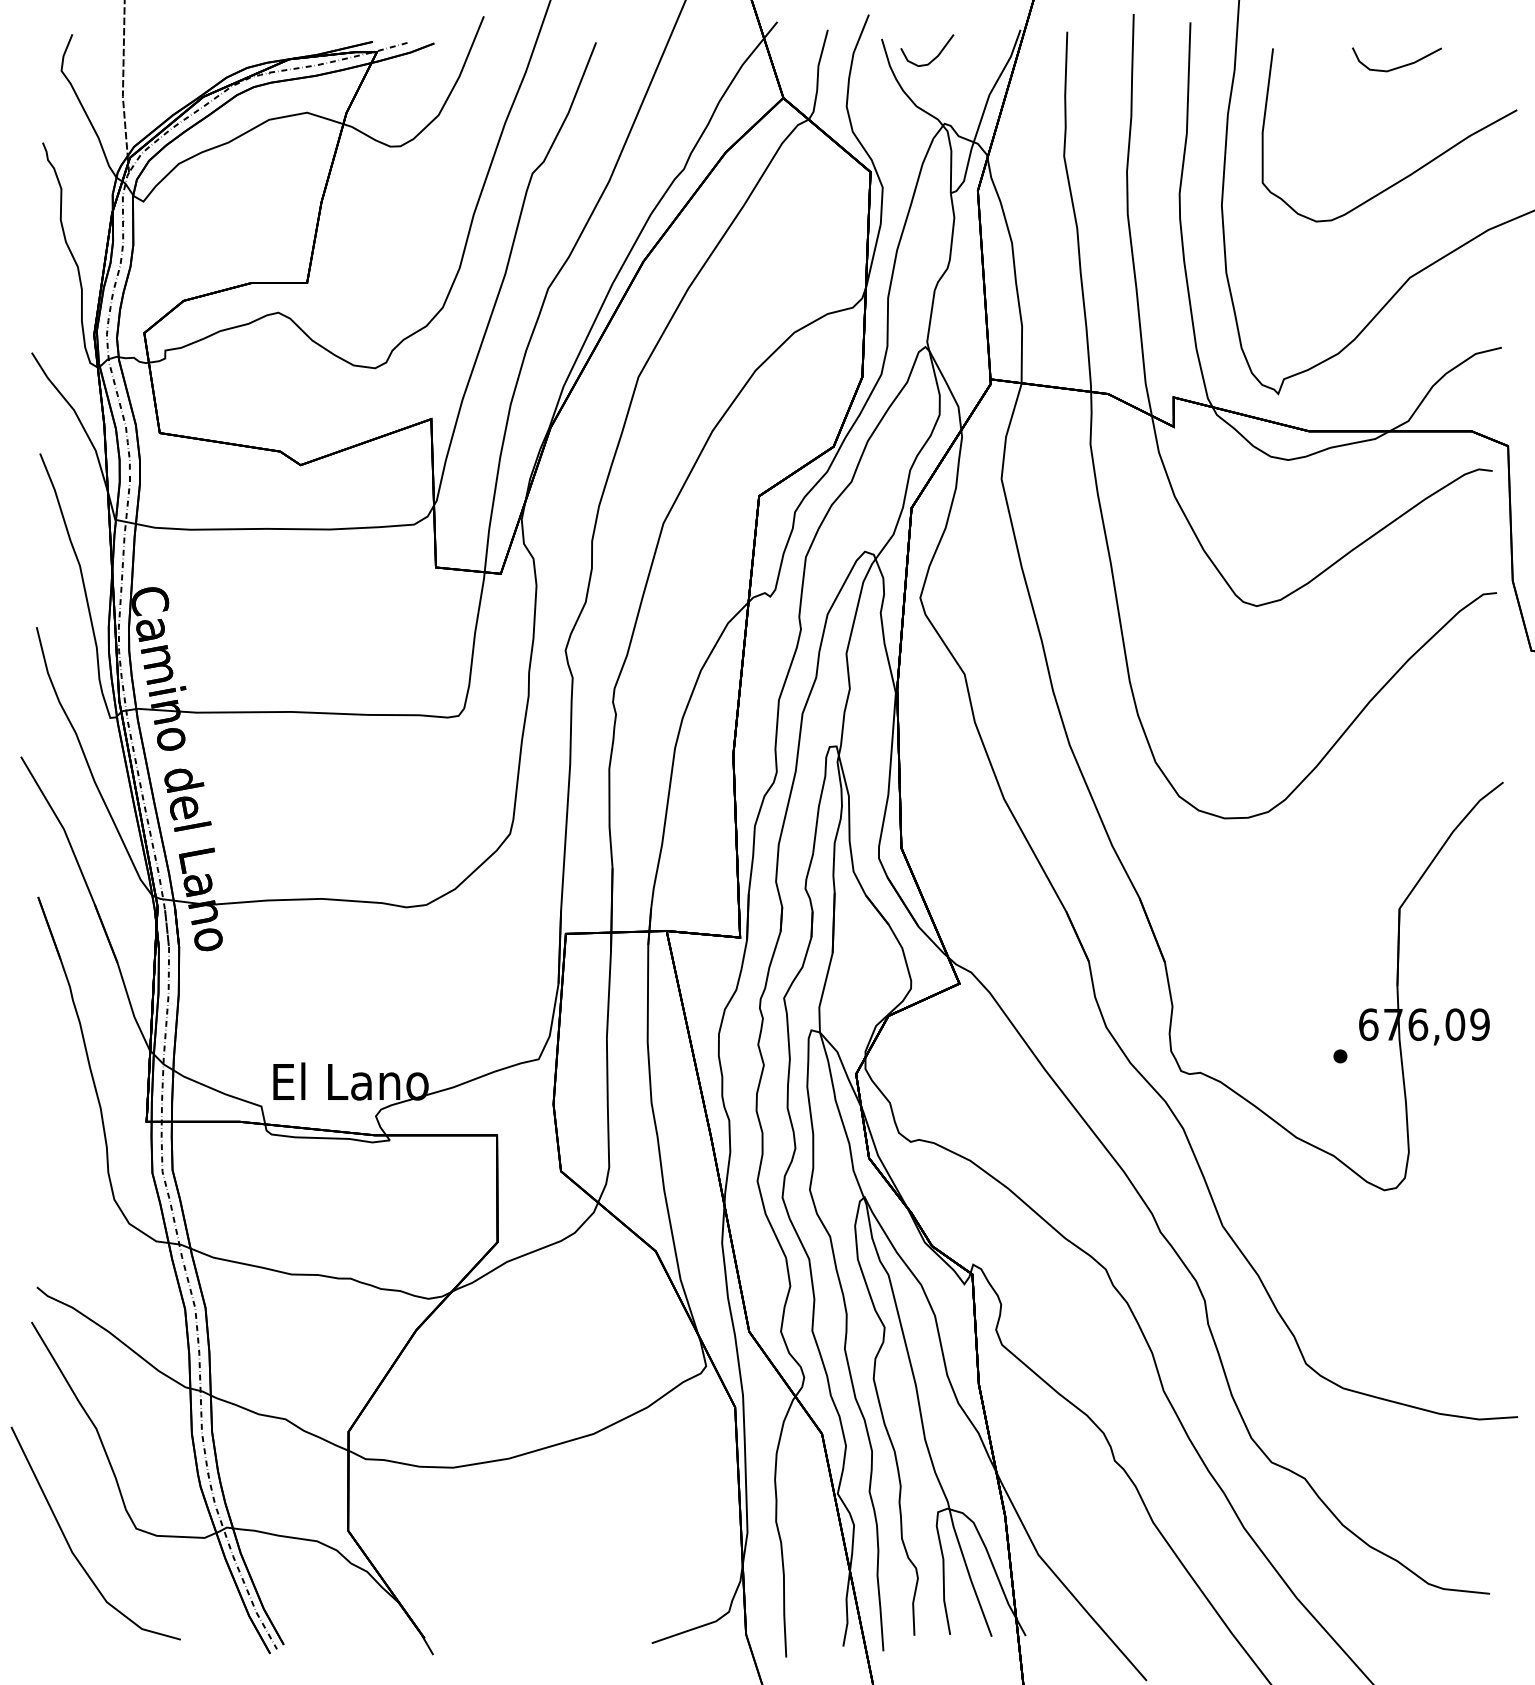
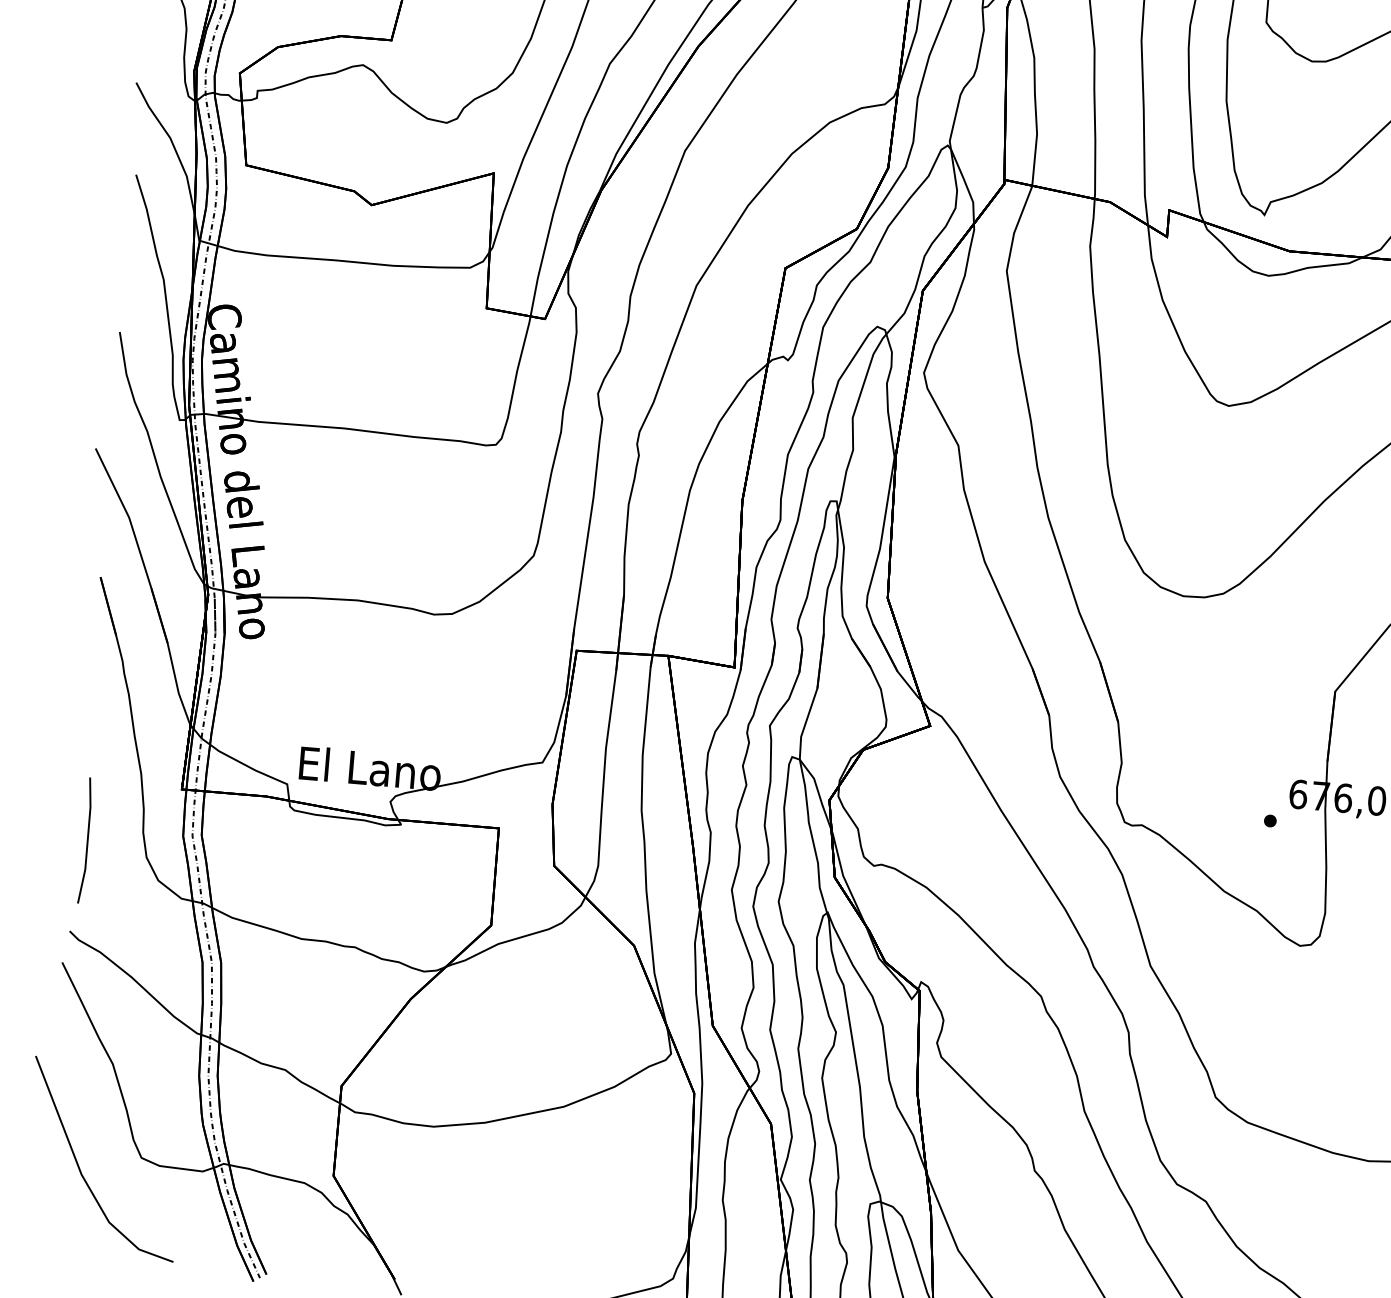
line: (47, 1186) -> (86, 840), added

